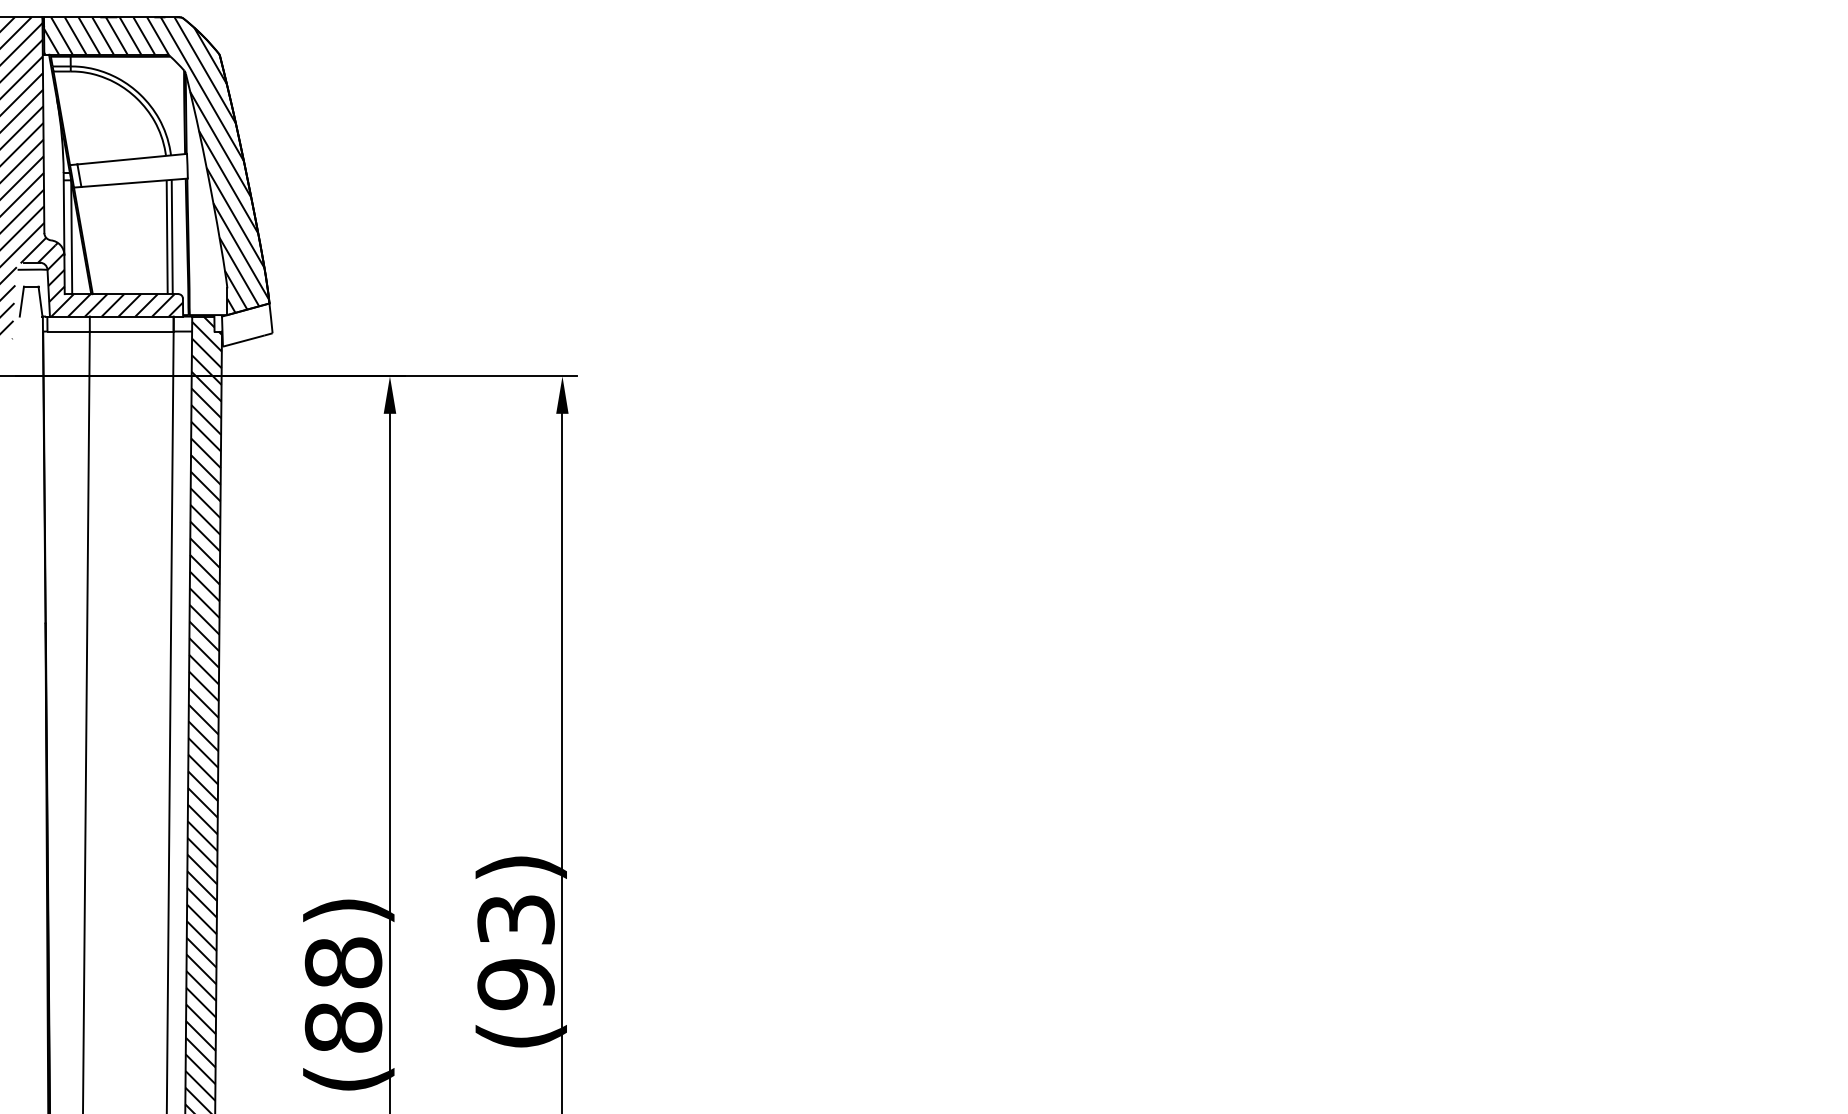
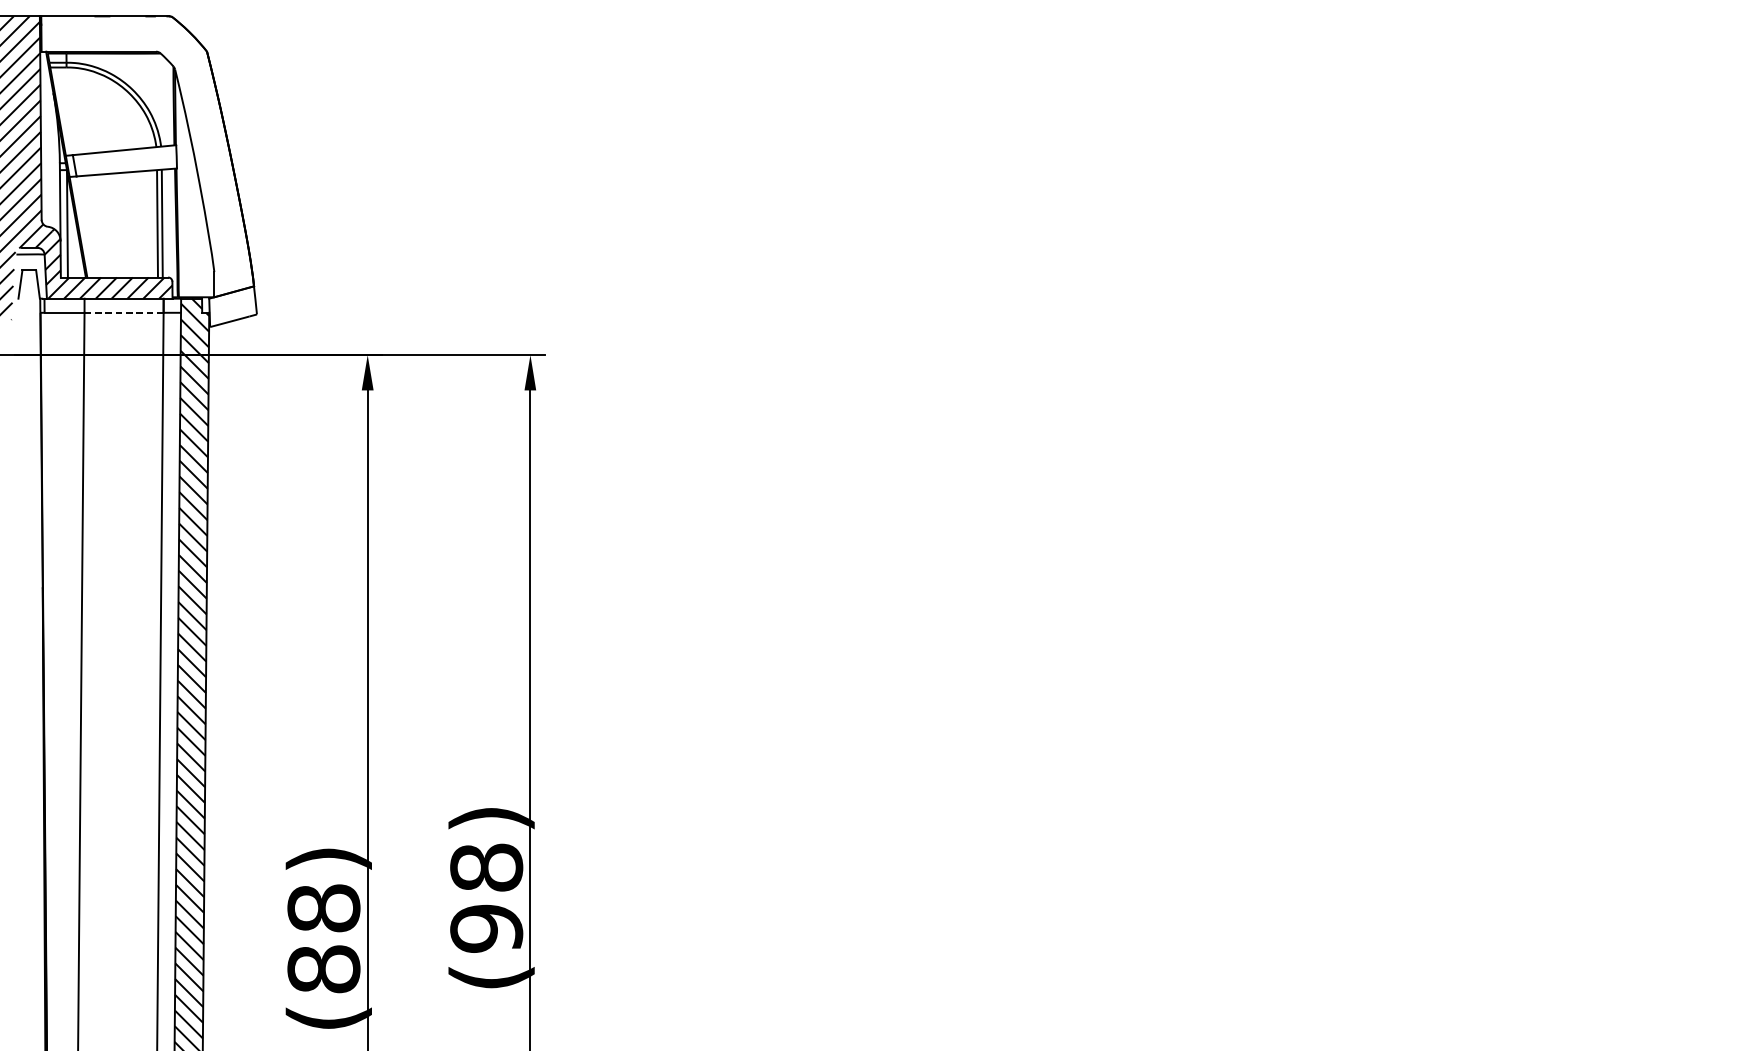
hatch: (156, 164) -> (147, 155), removed
line: (131, 331) -> (123, 312), solid -> dashed
text: (515, 919) -> (486, 867), (93) -> (98)

